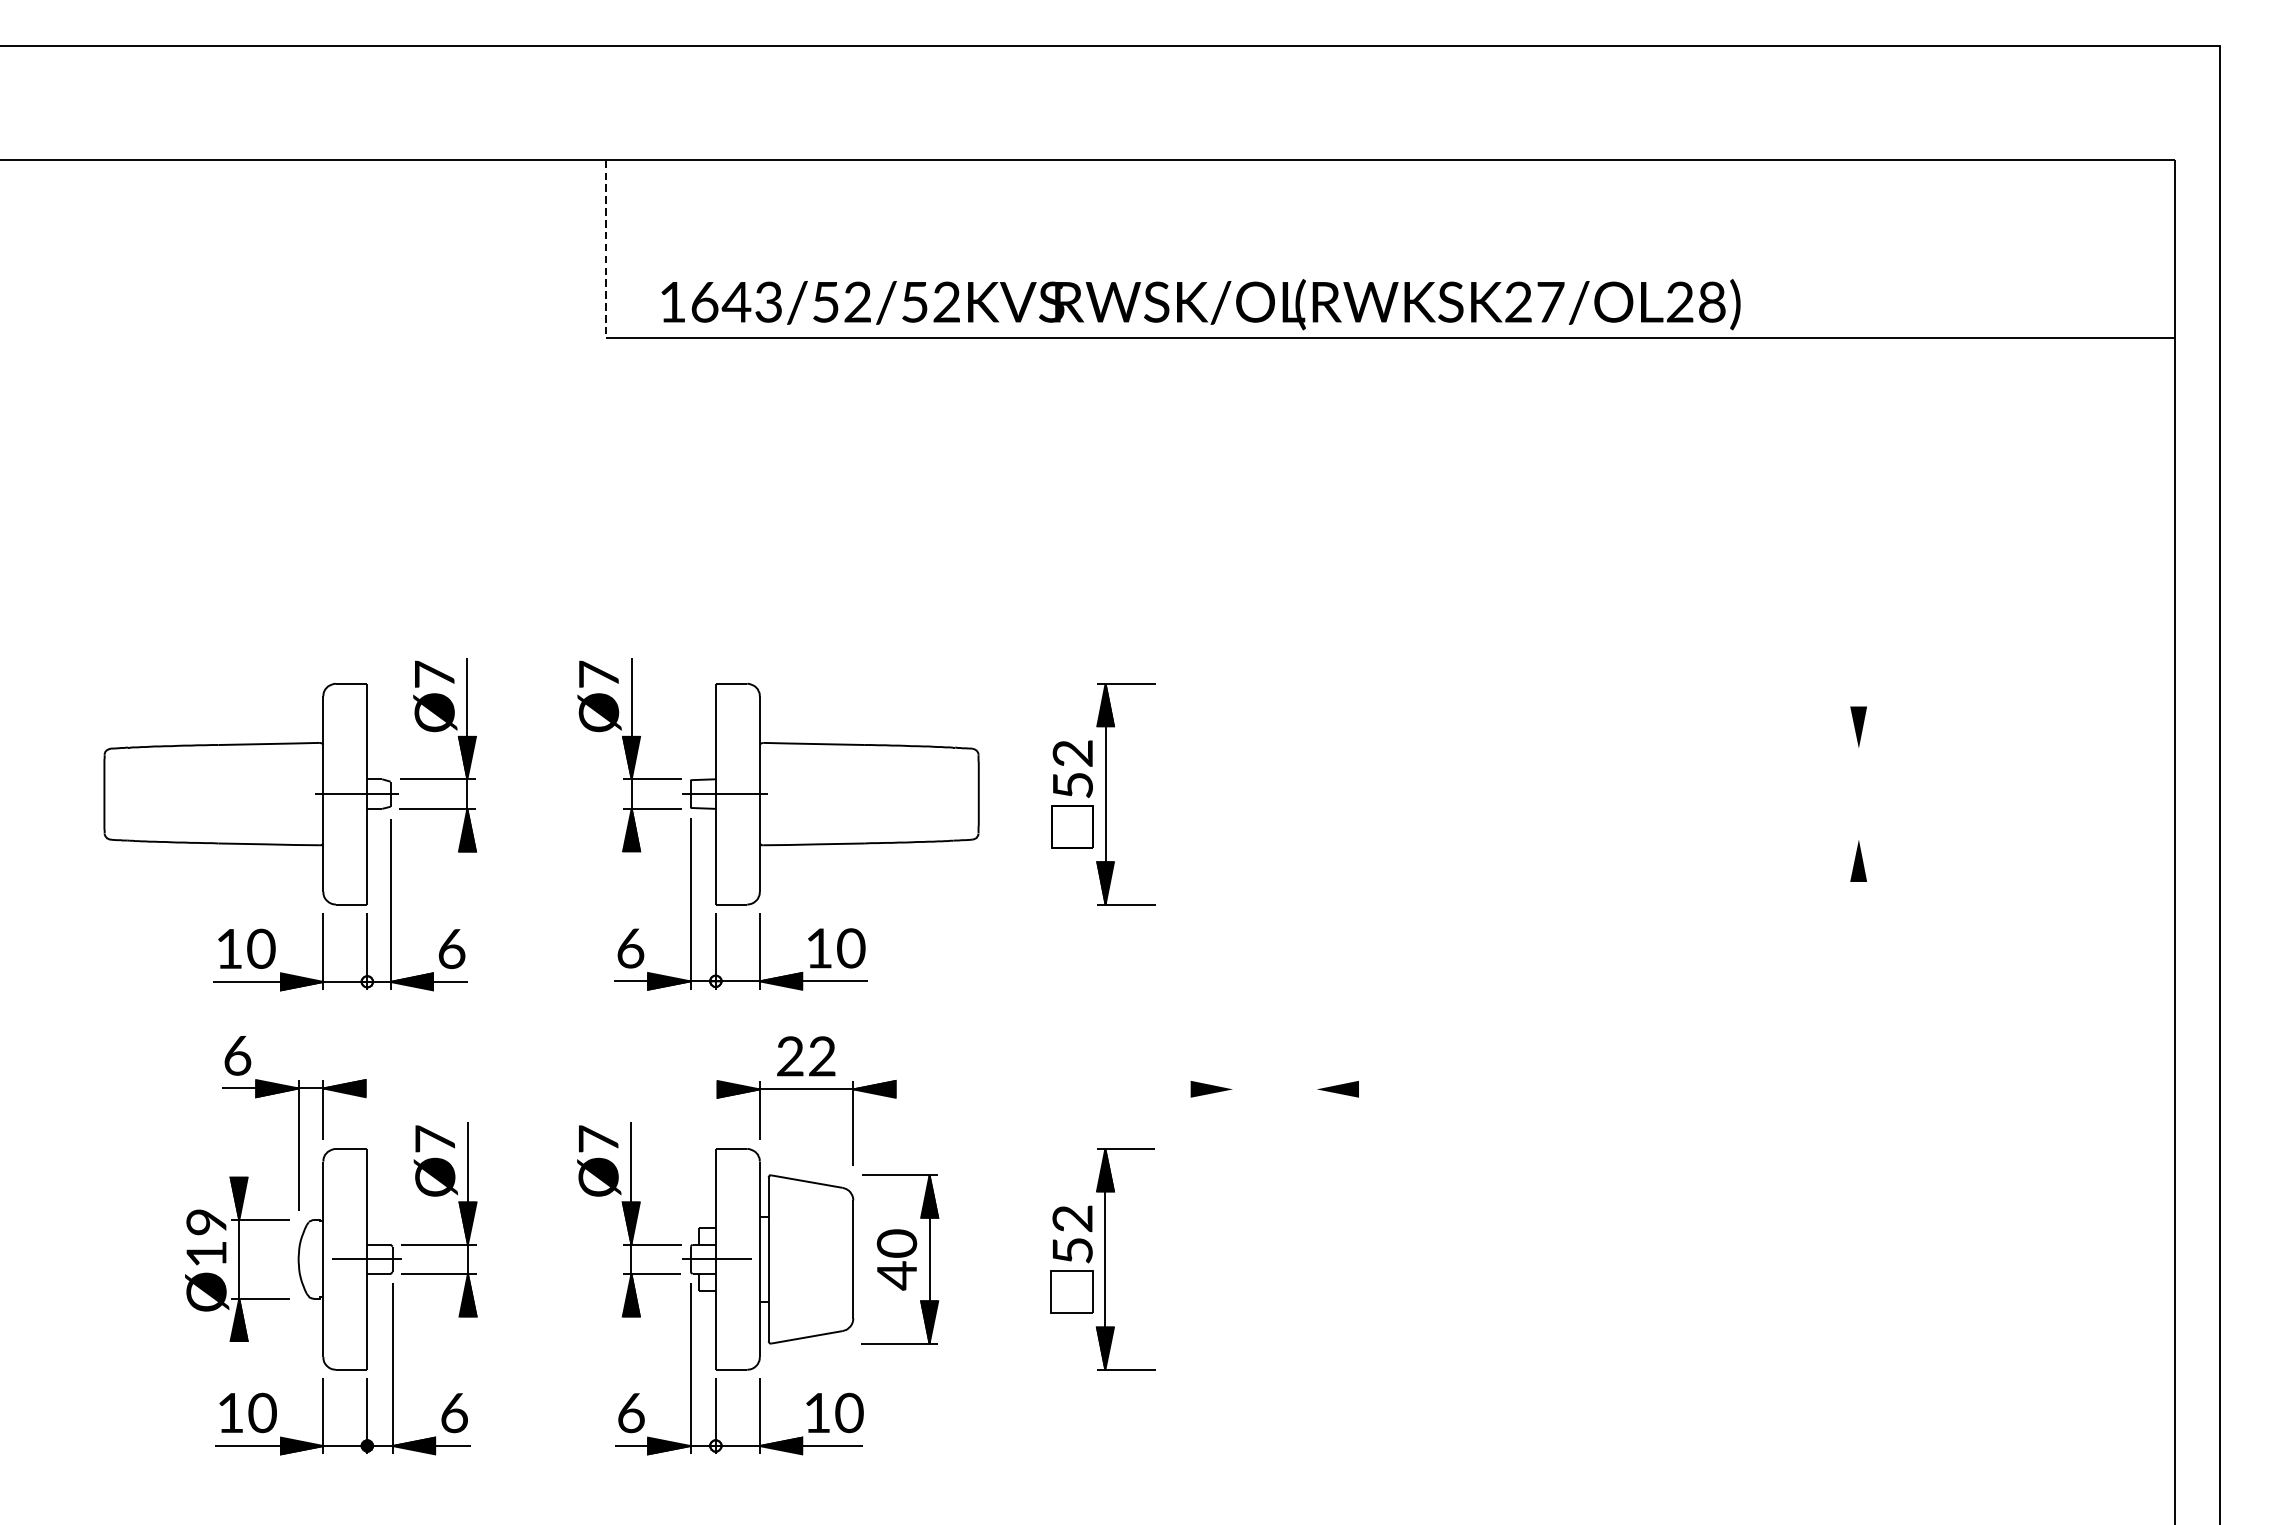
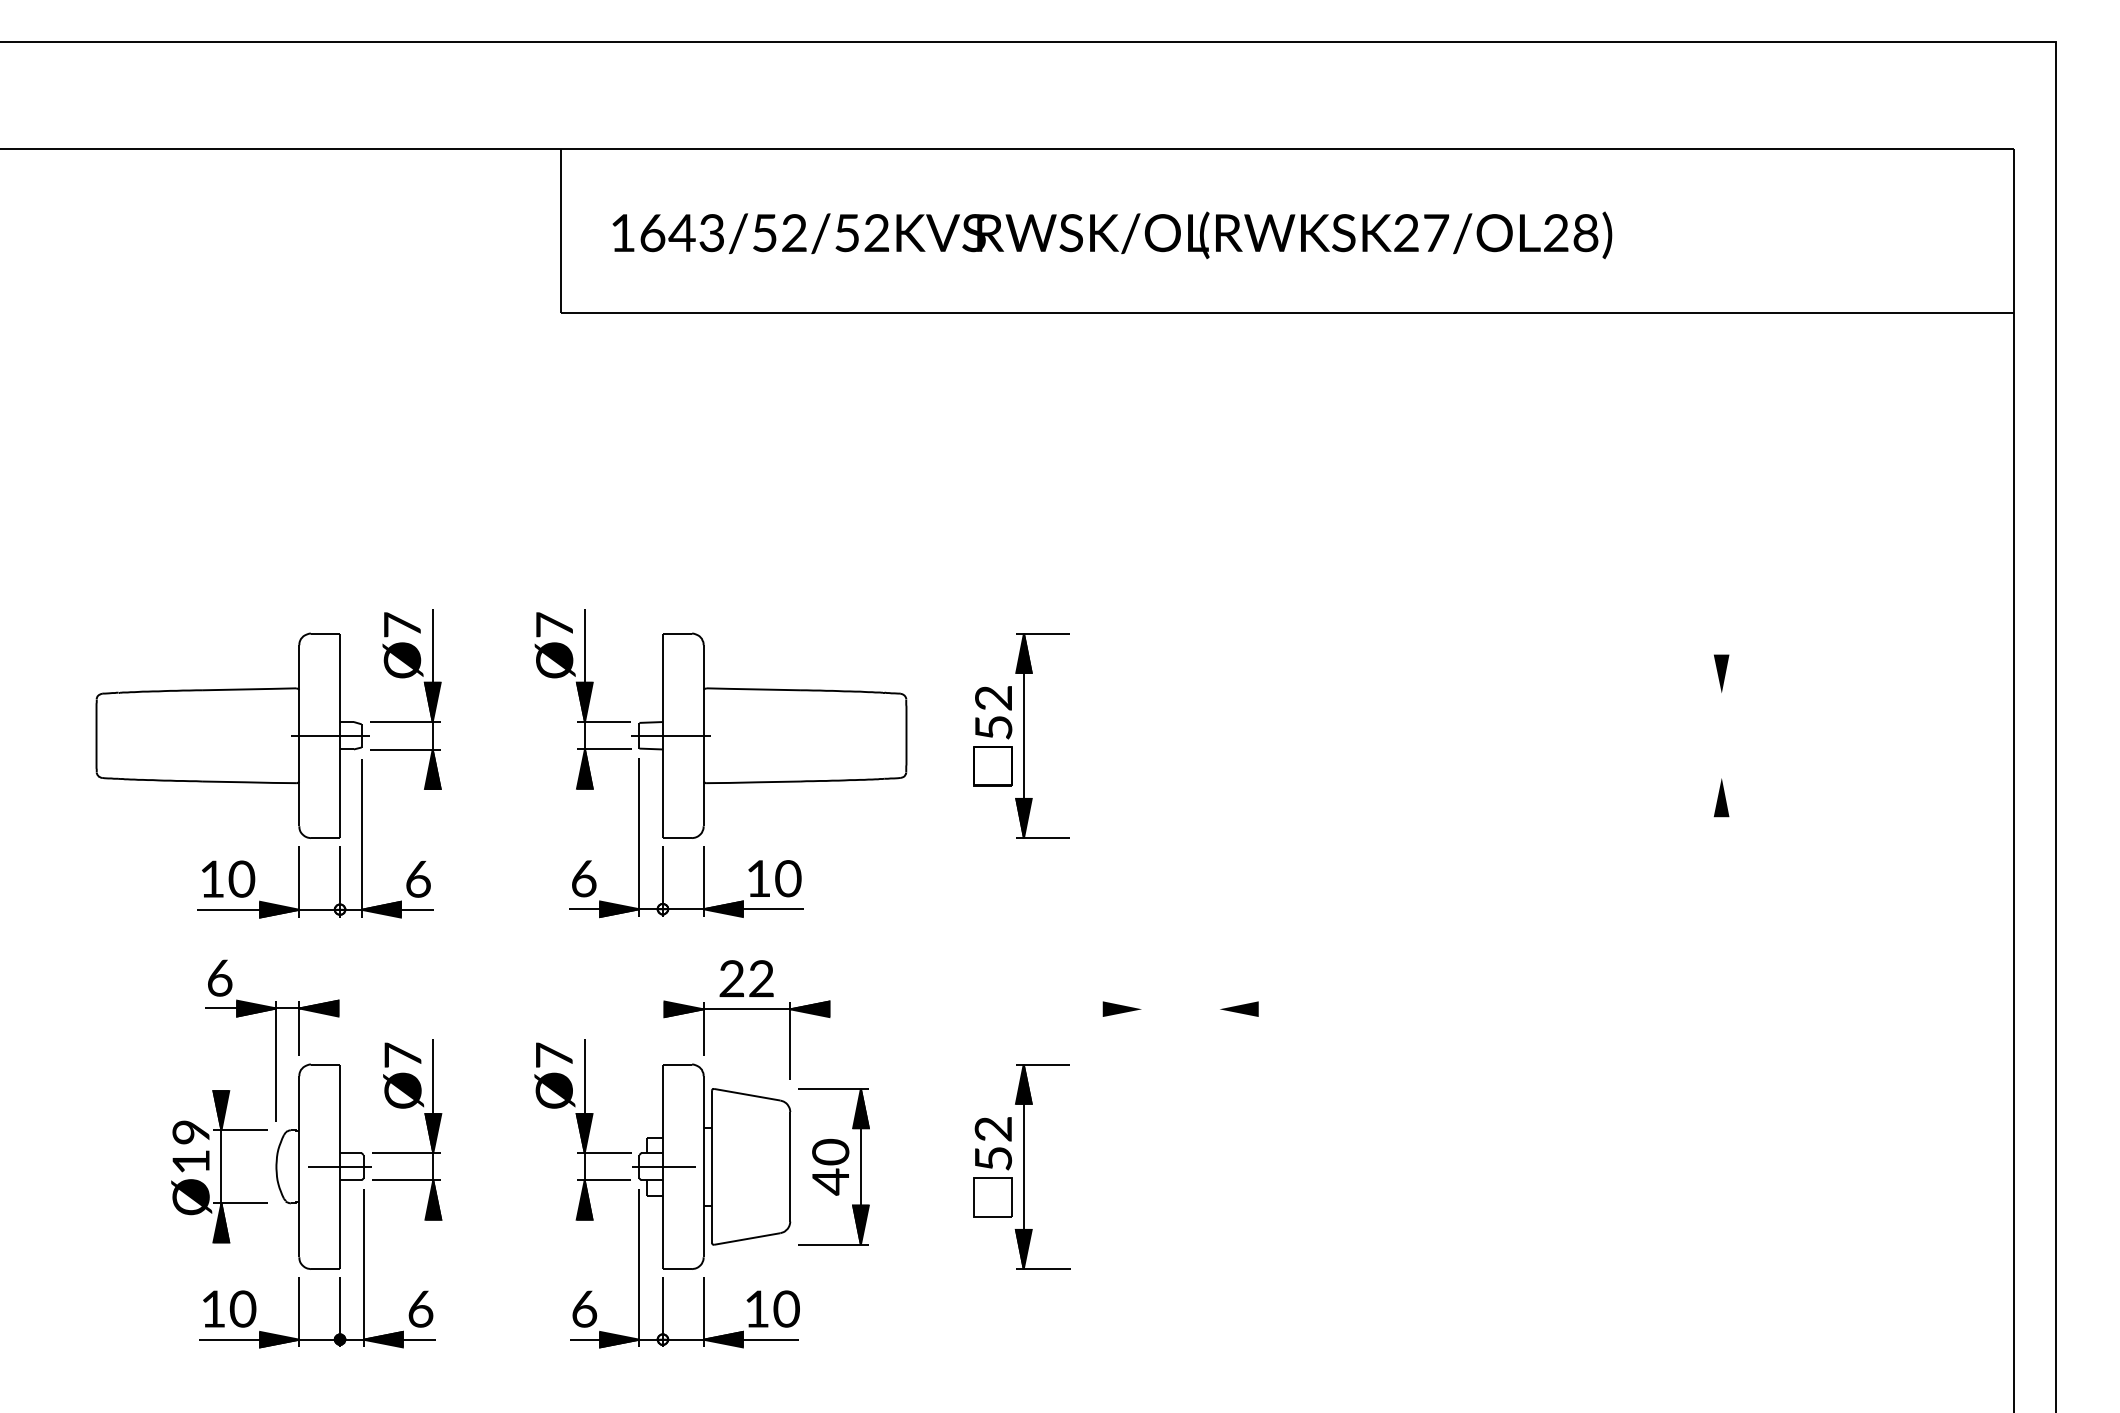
line: (606, 249) -> (561, 231), dashed -> solid
text: (1201, 303) -> (1112, 234), moved

